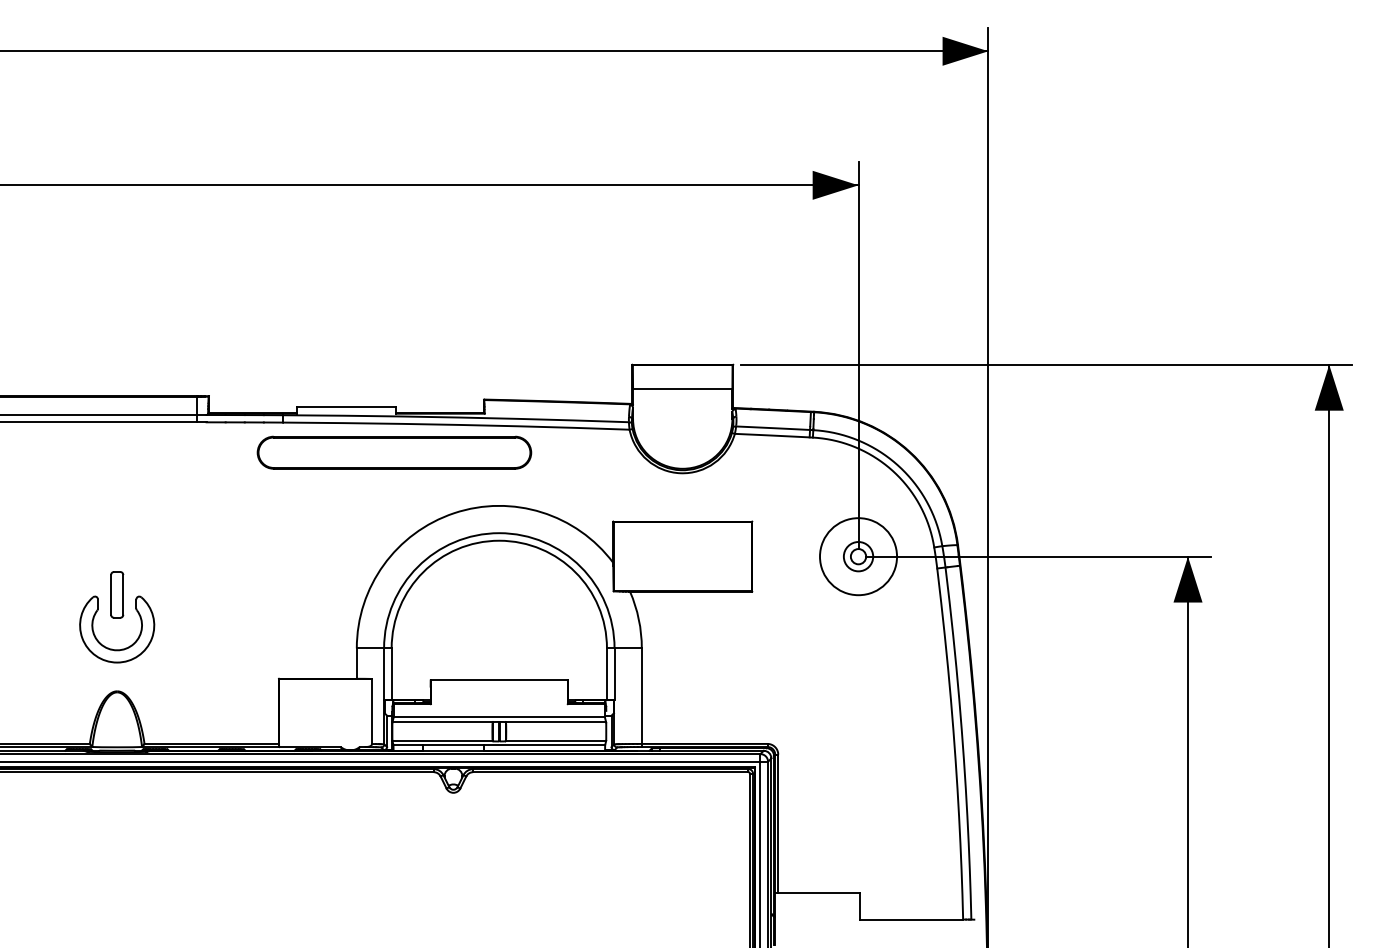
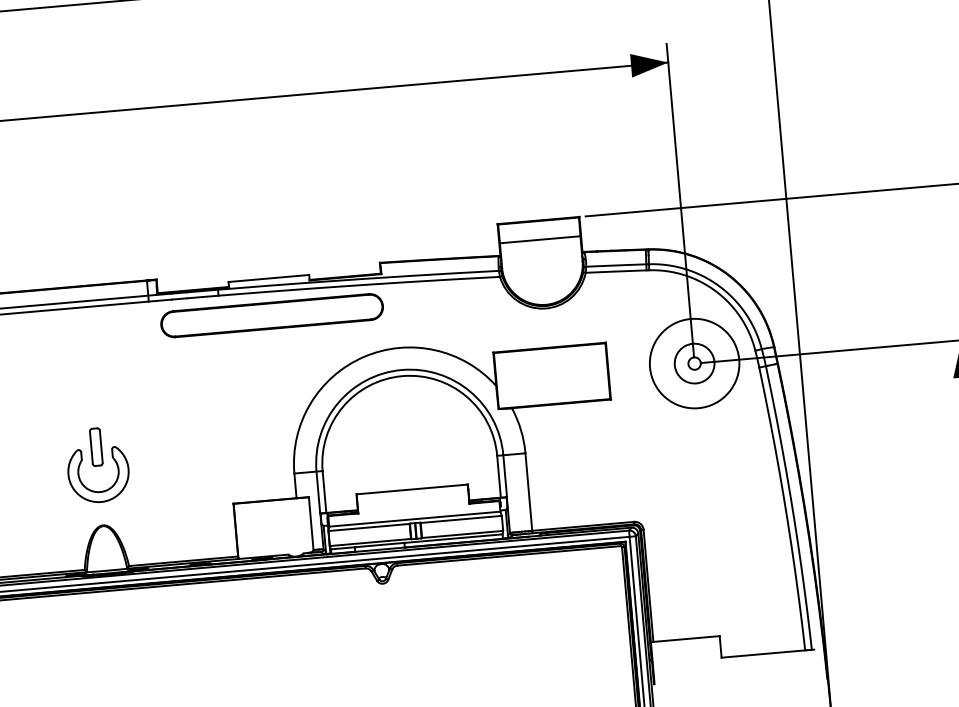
part: (394, 452) -> (272, 315), moved
circle: (858, 556) -> (694, 363), size x1.43
circle: (858, 556) -> (694, 363), size x1.67

